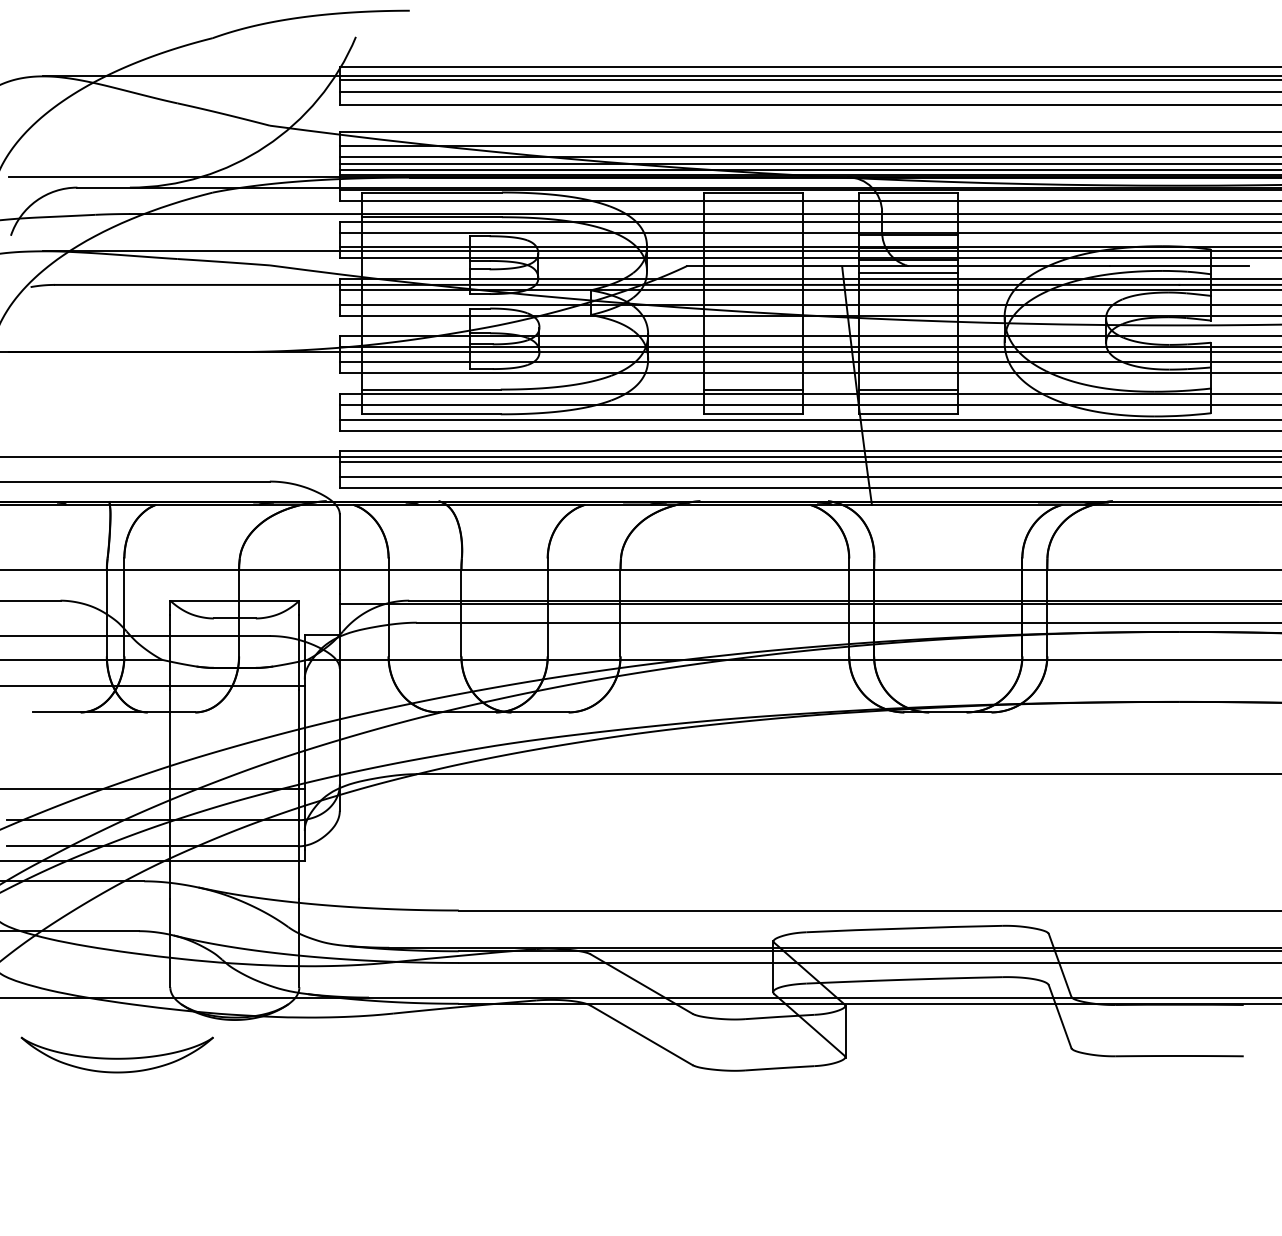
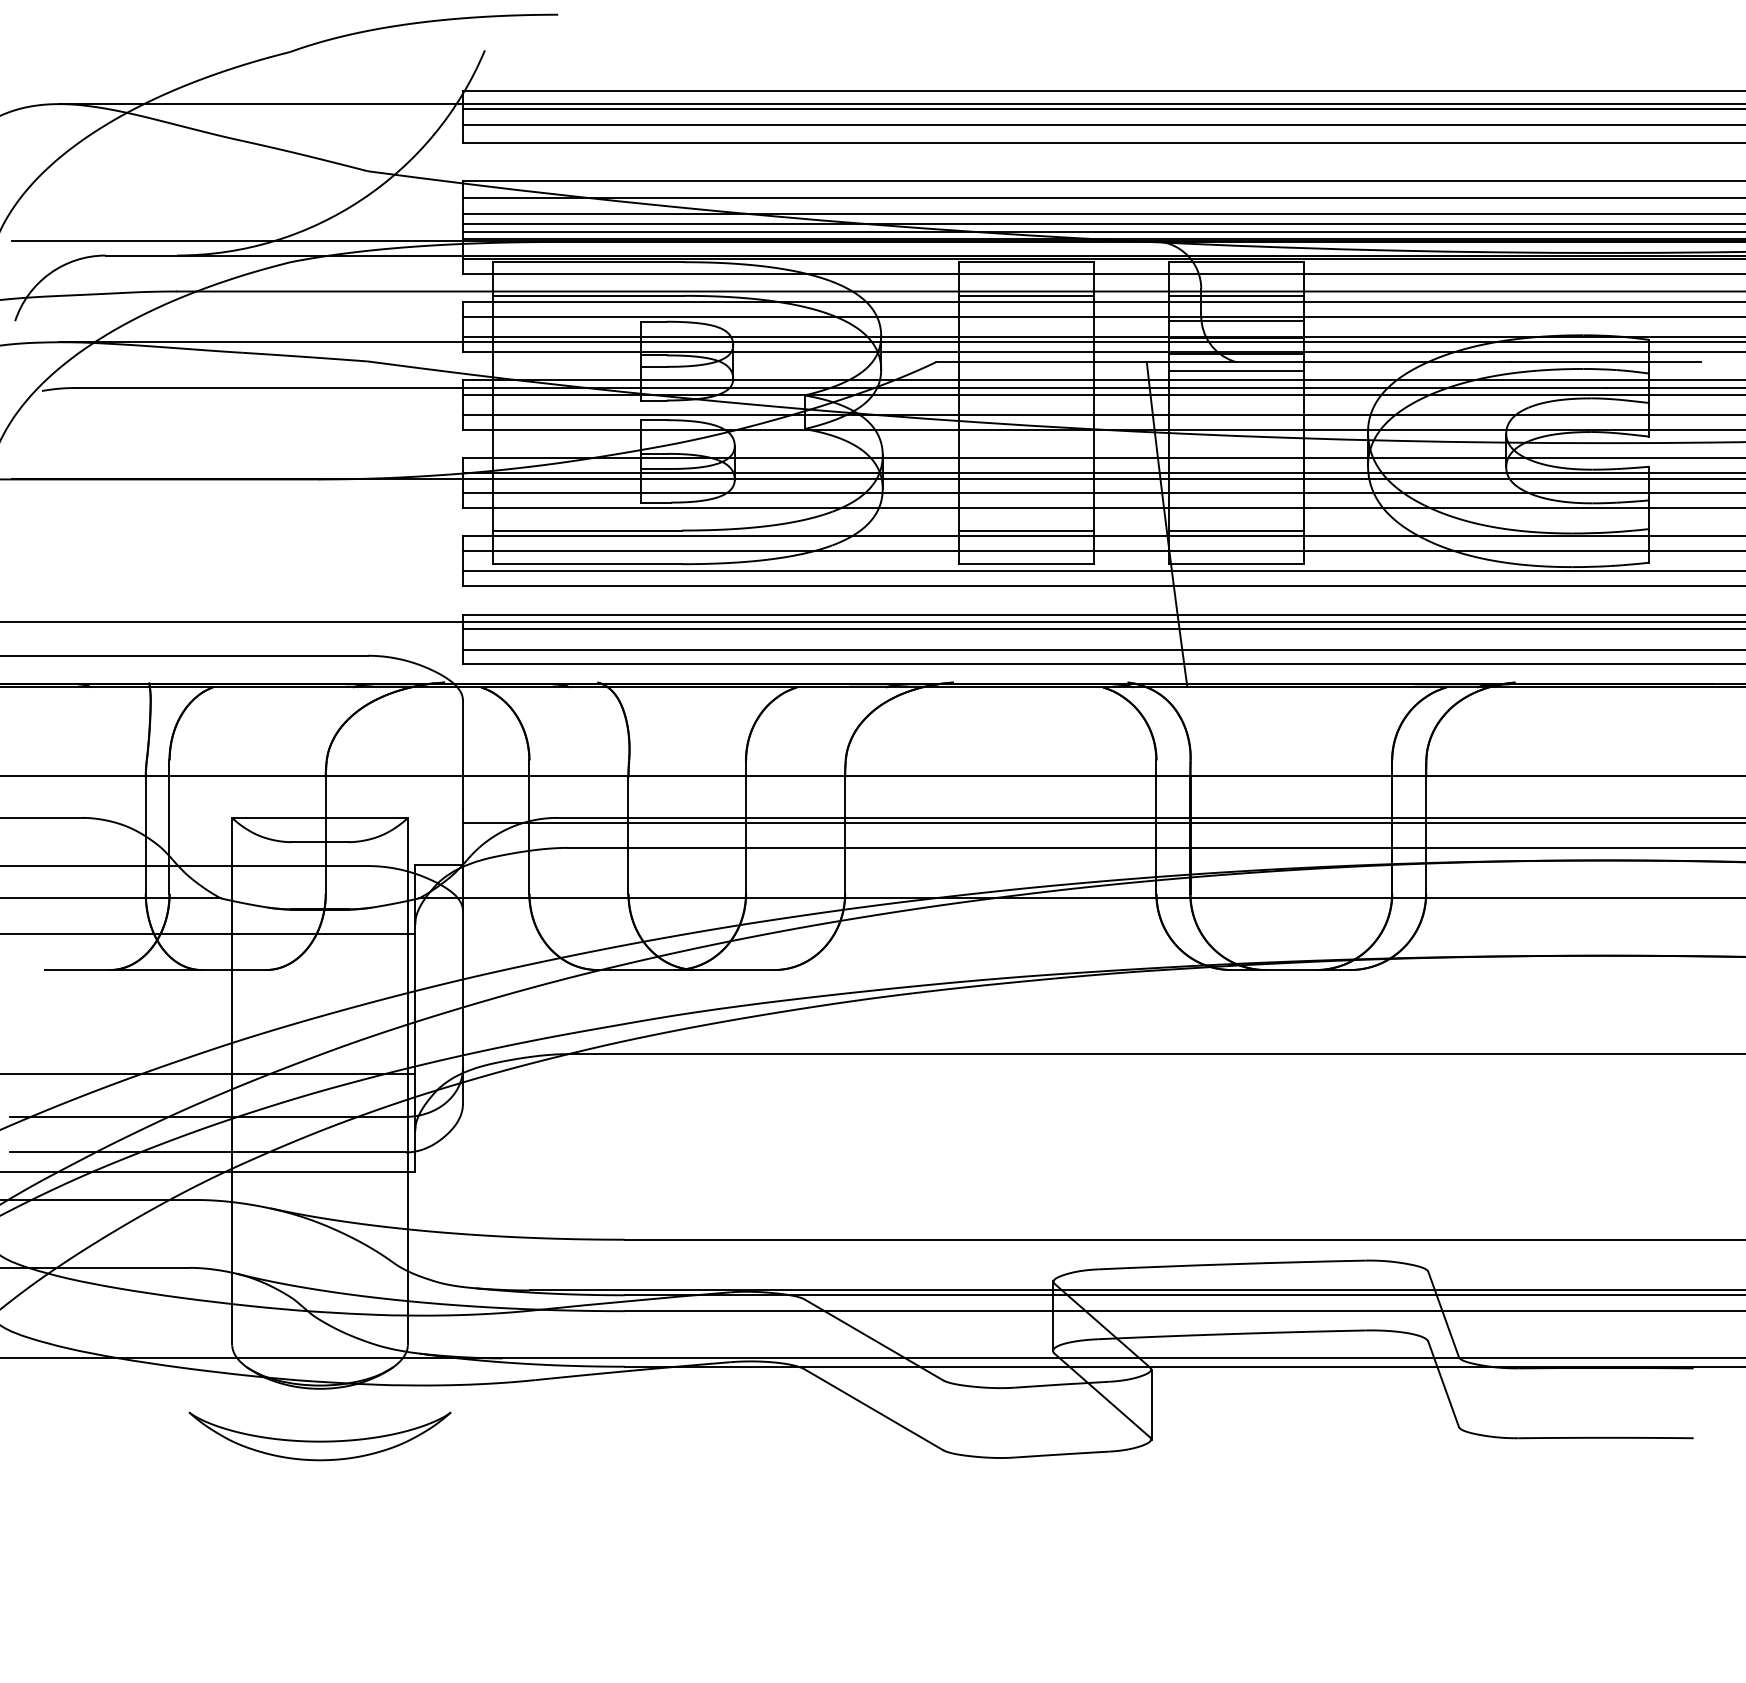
line: (753, 216) -> (1025, 295), added
line: (907, 216) -> (1236, 295), added
part: (116, 1055) -> (319, 1436), moved

